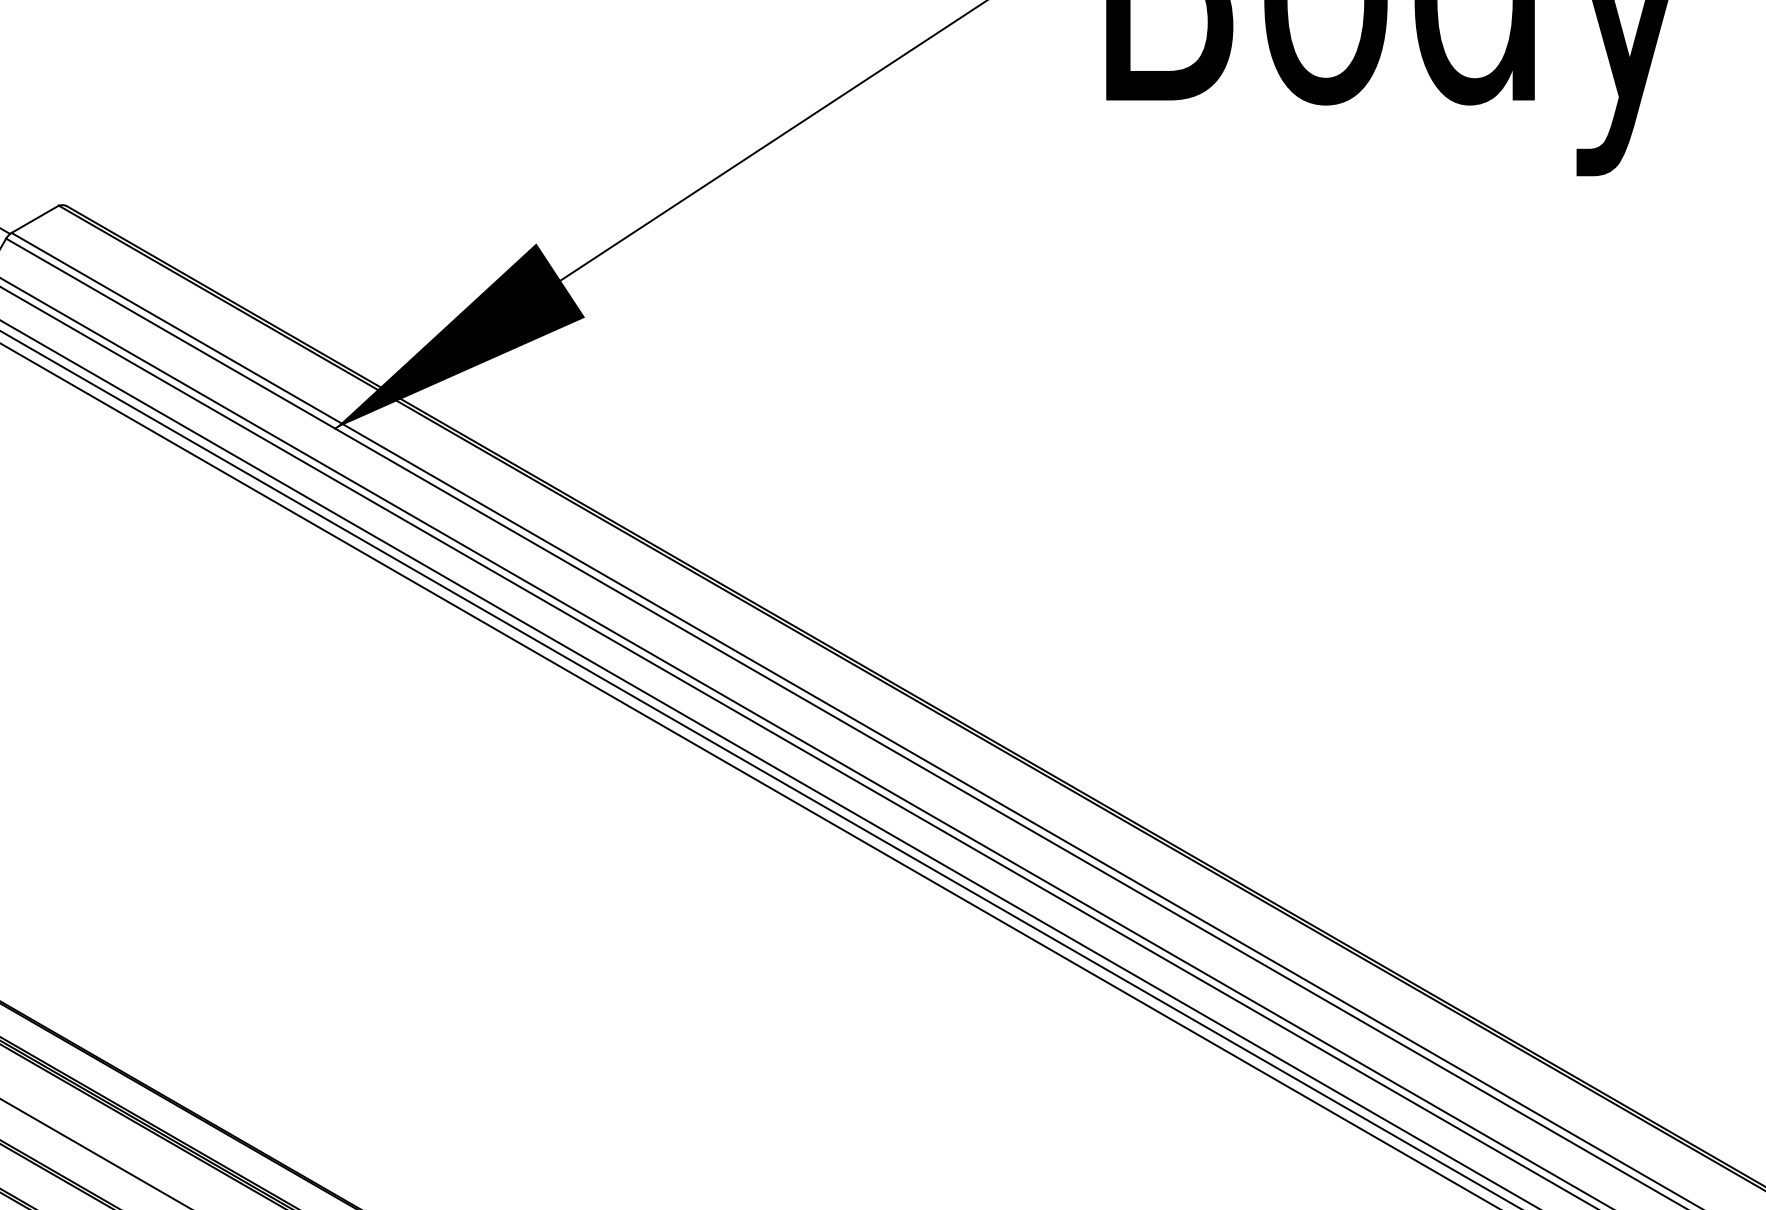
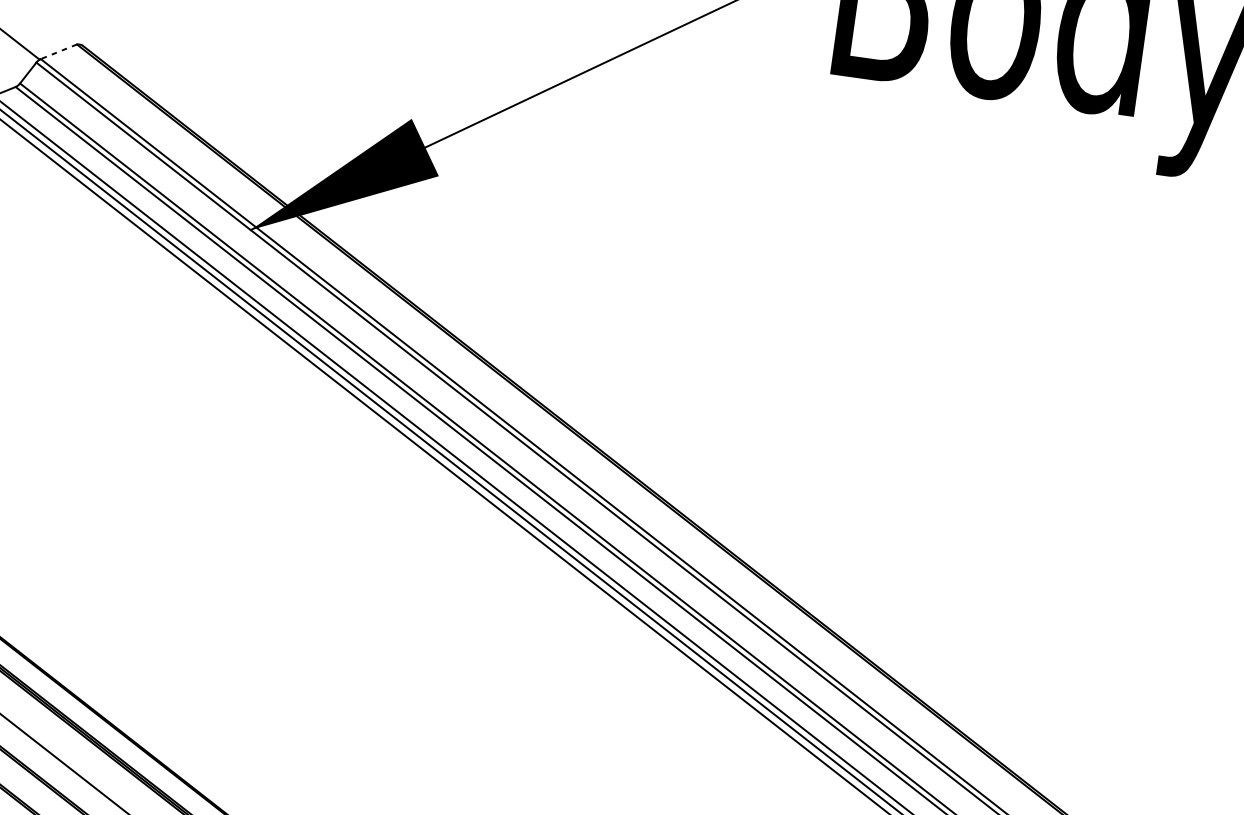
line: (34, 219) -> (58, 51), solid -> dashed

